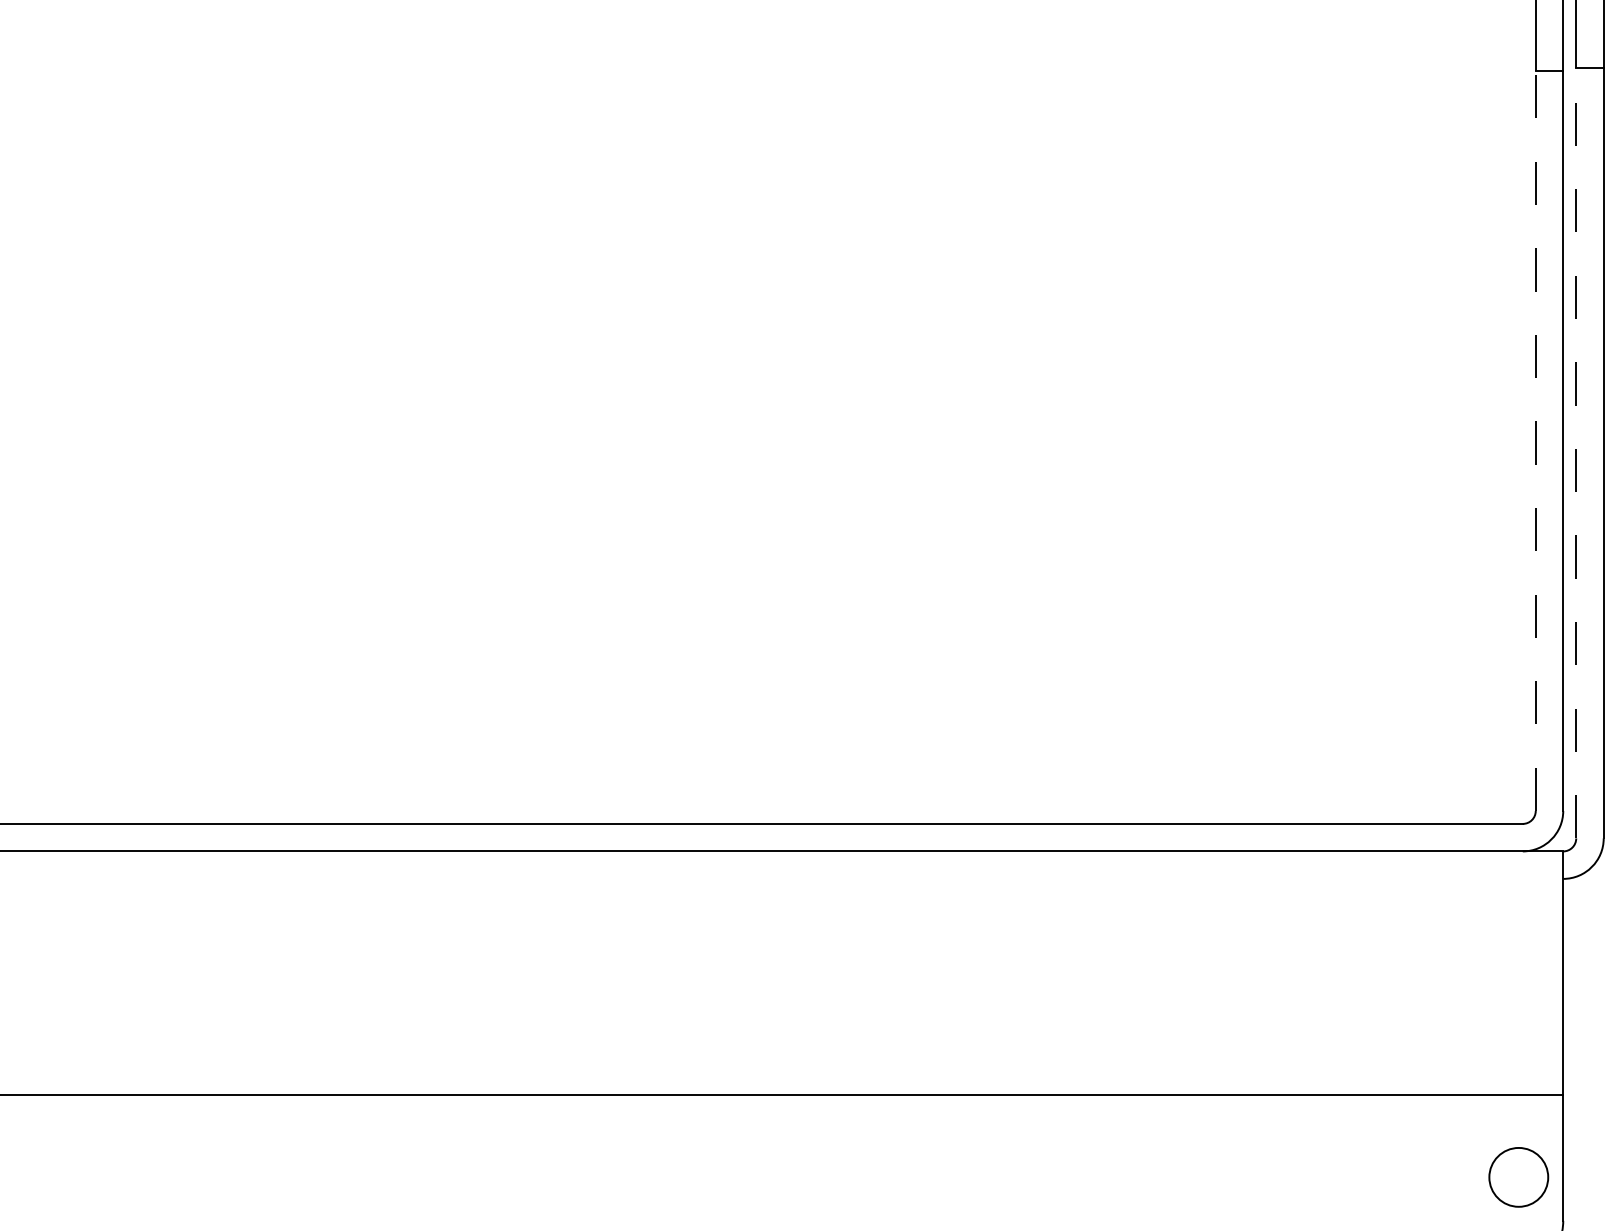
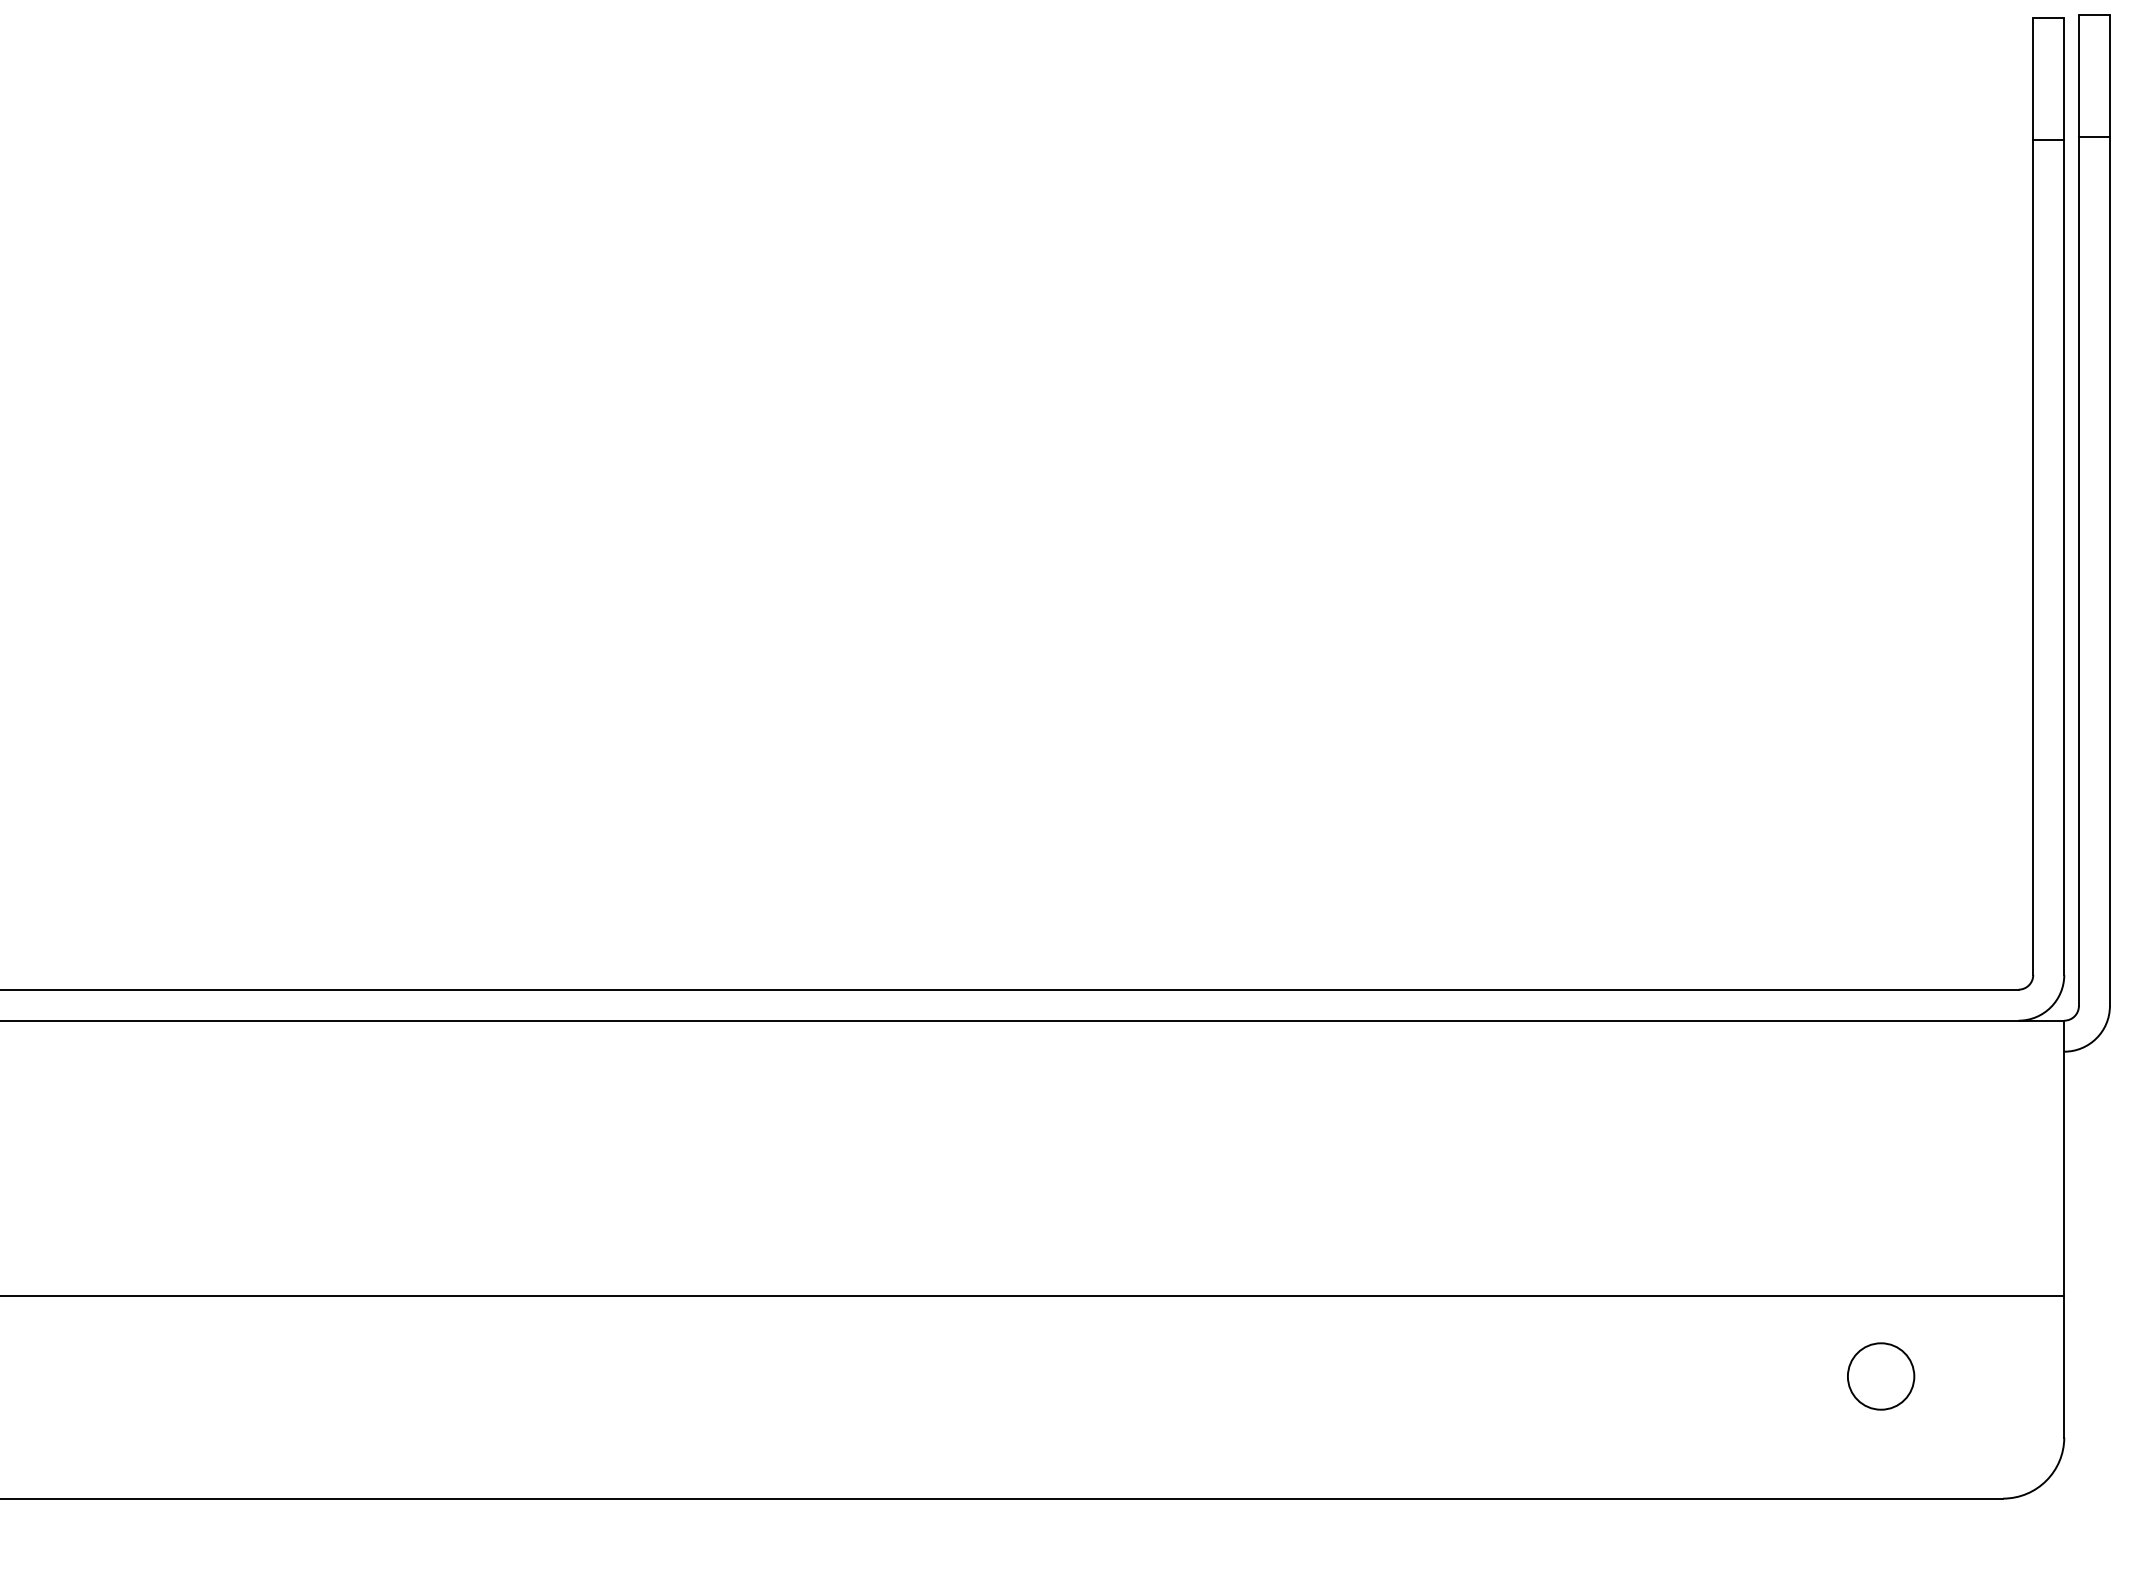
line: (1535, 440) -> (2033, 557), dashed -> solid
line: (1575, 453) -> (2078, 571), dashed -> solid
circle: (1519, 1177) -> (1881, 1376), moved

